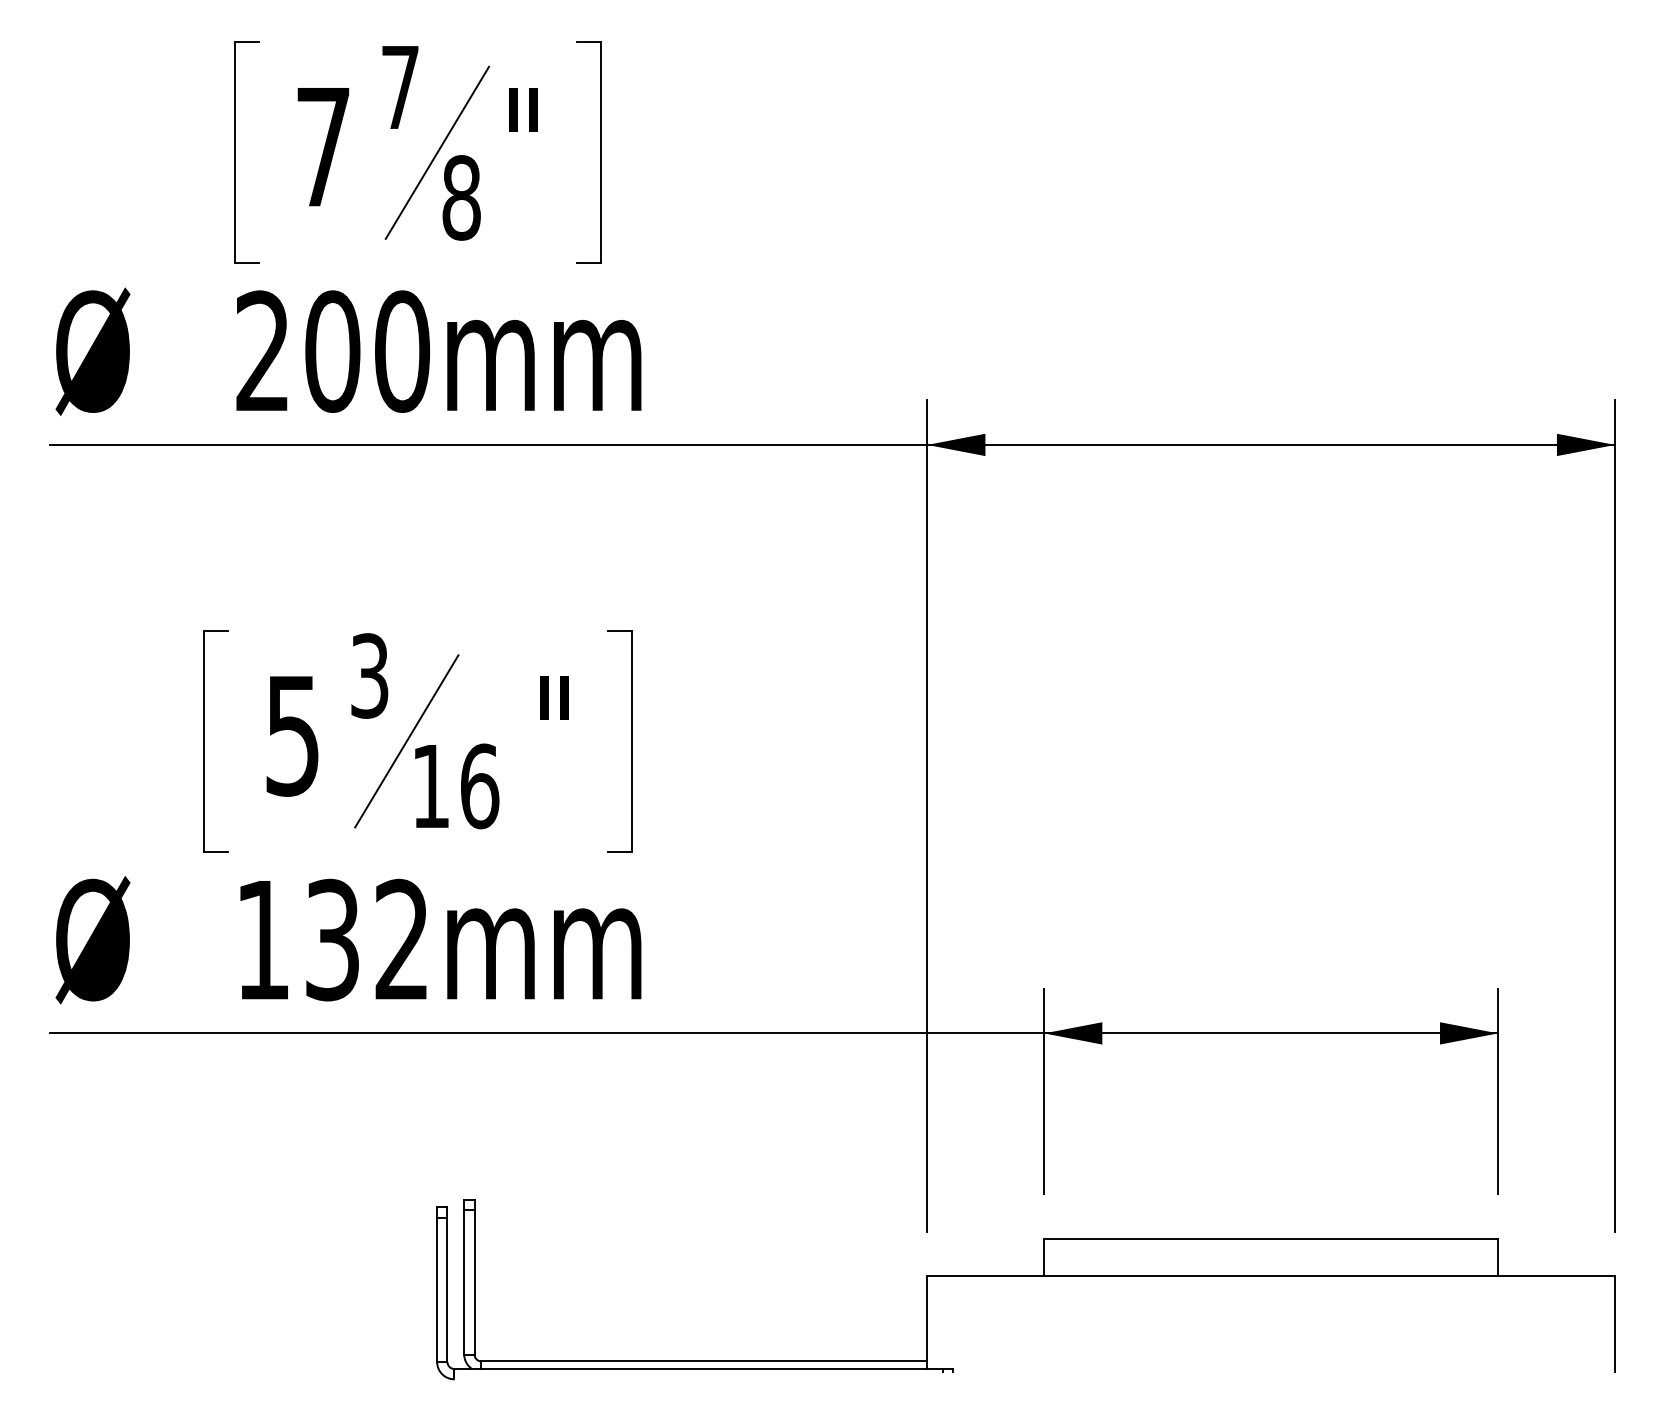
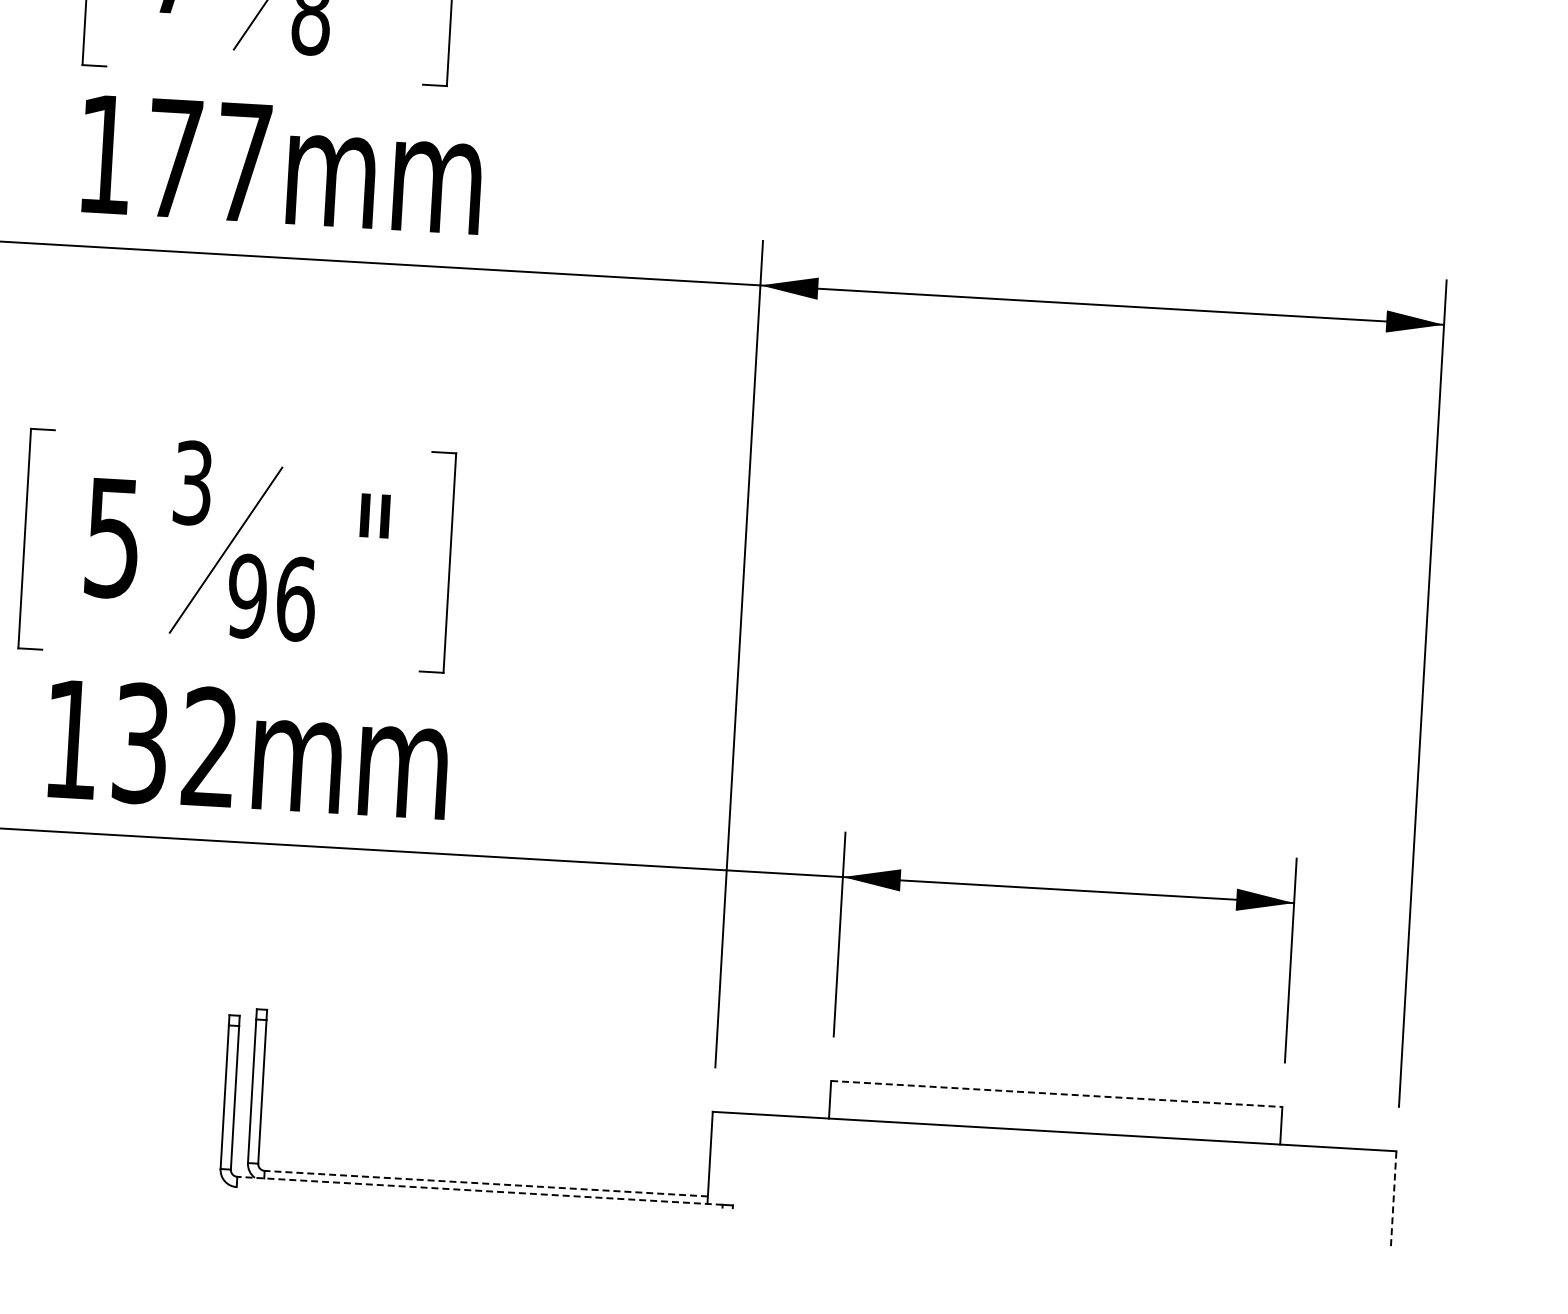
text: (333, 351) -> (175, 158), 200mm -> 177mm
text: (430, 786) -> (246, 596), 16 -> 96
line: (1271, 1238) -> (1057, 1093), solid -> dashed
line: (1615, 1324) -> (1394, 1199), solid -> dashed
line: (704, 1361) -> (486, 1183), solid -> dashed
line: (698, 1368) -> (480, 1190), solid -> dashed

